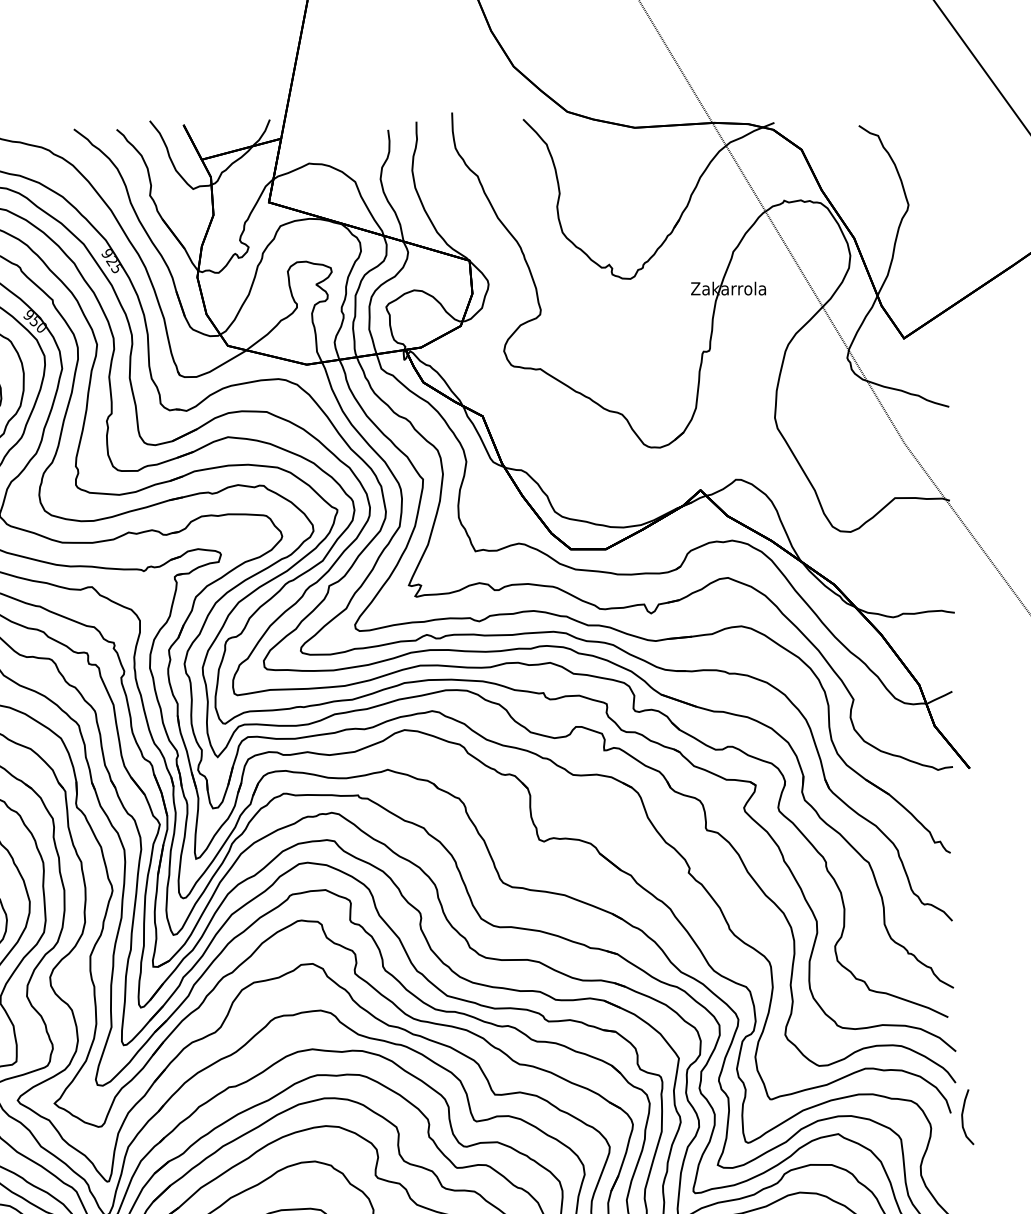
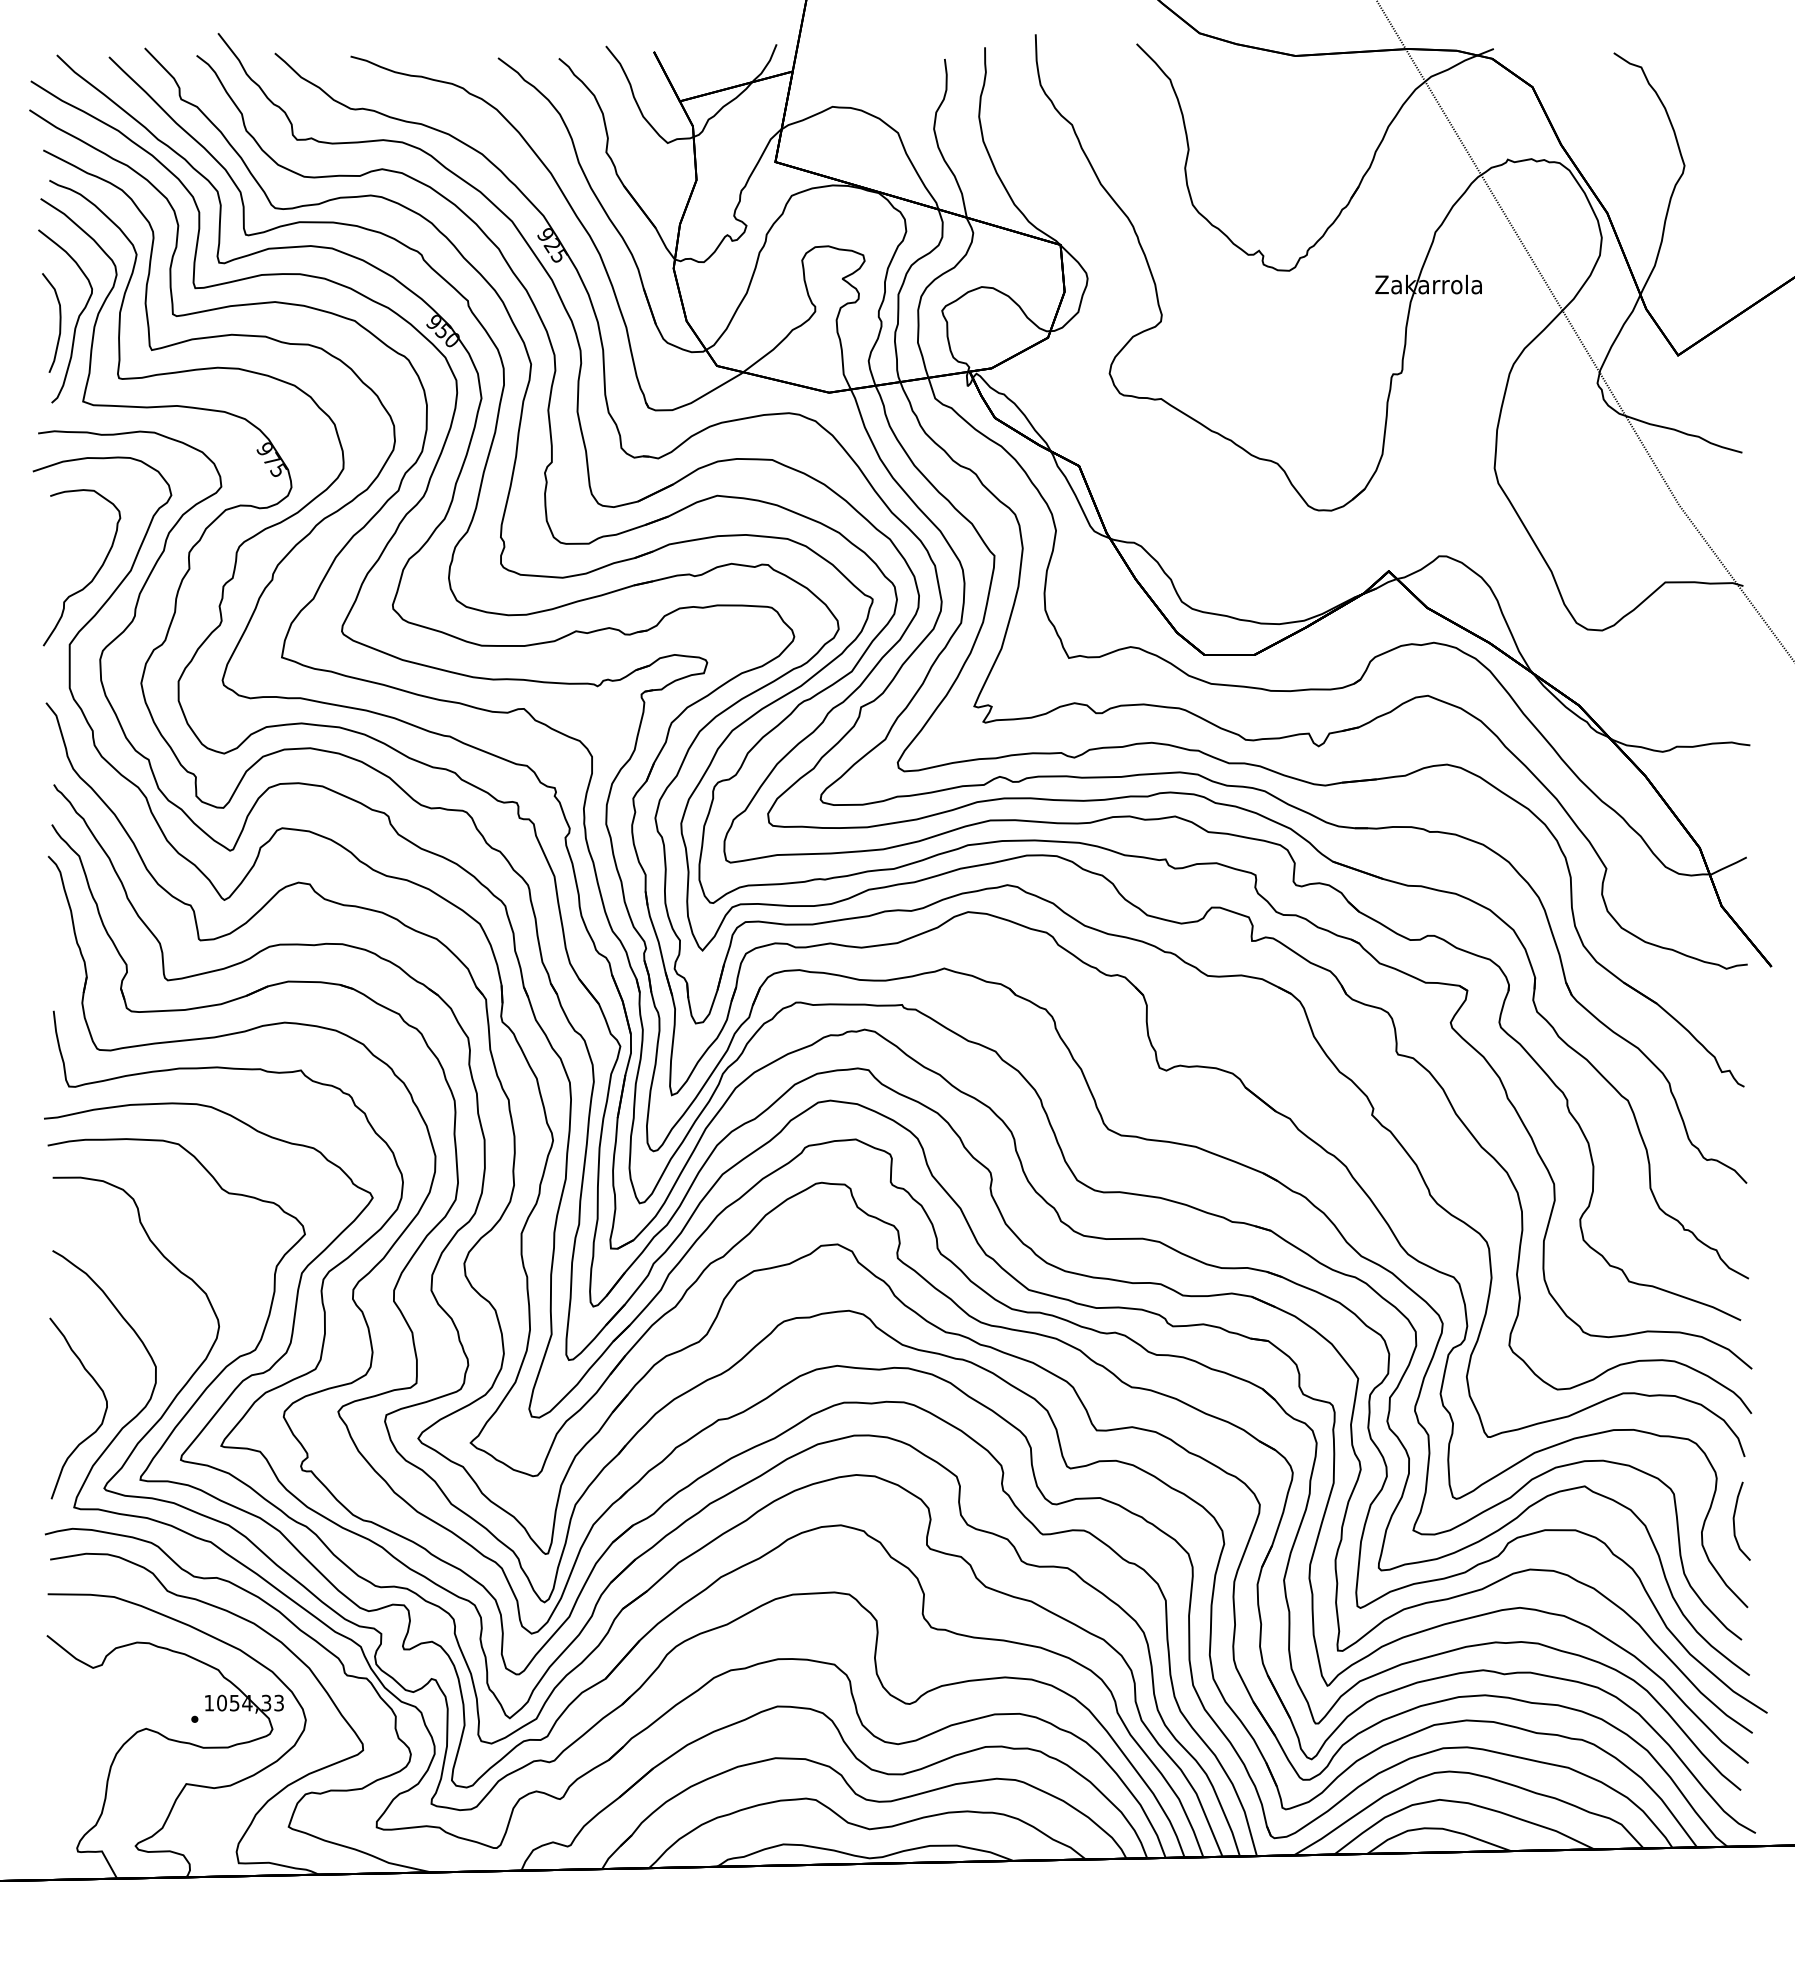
curve: (962, 1116) -> (1734, 1520), moved

